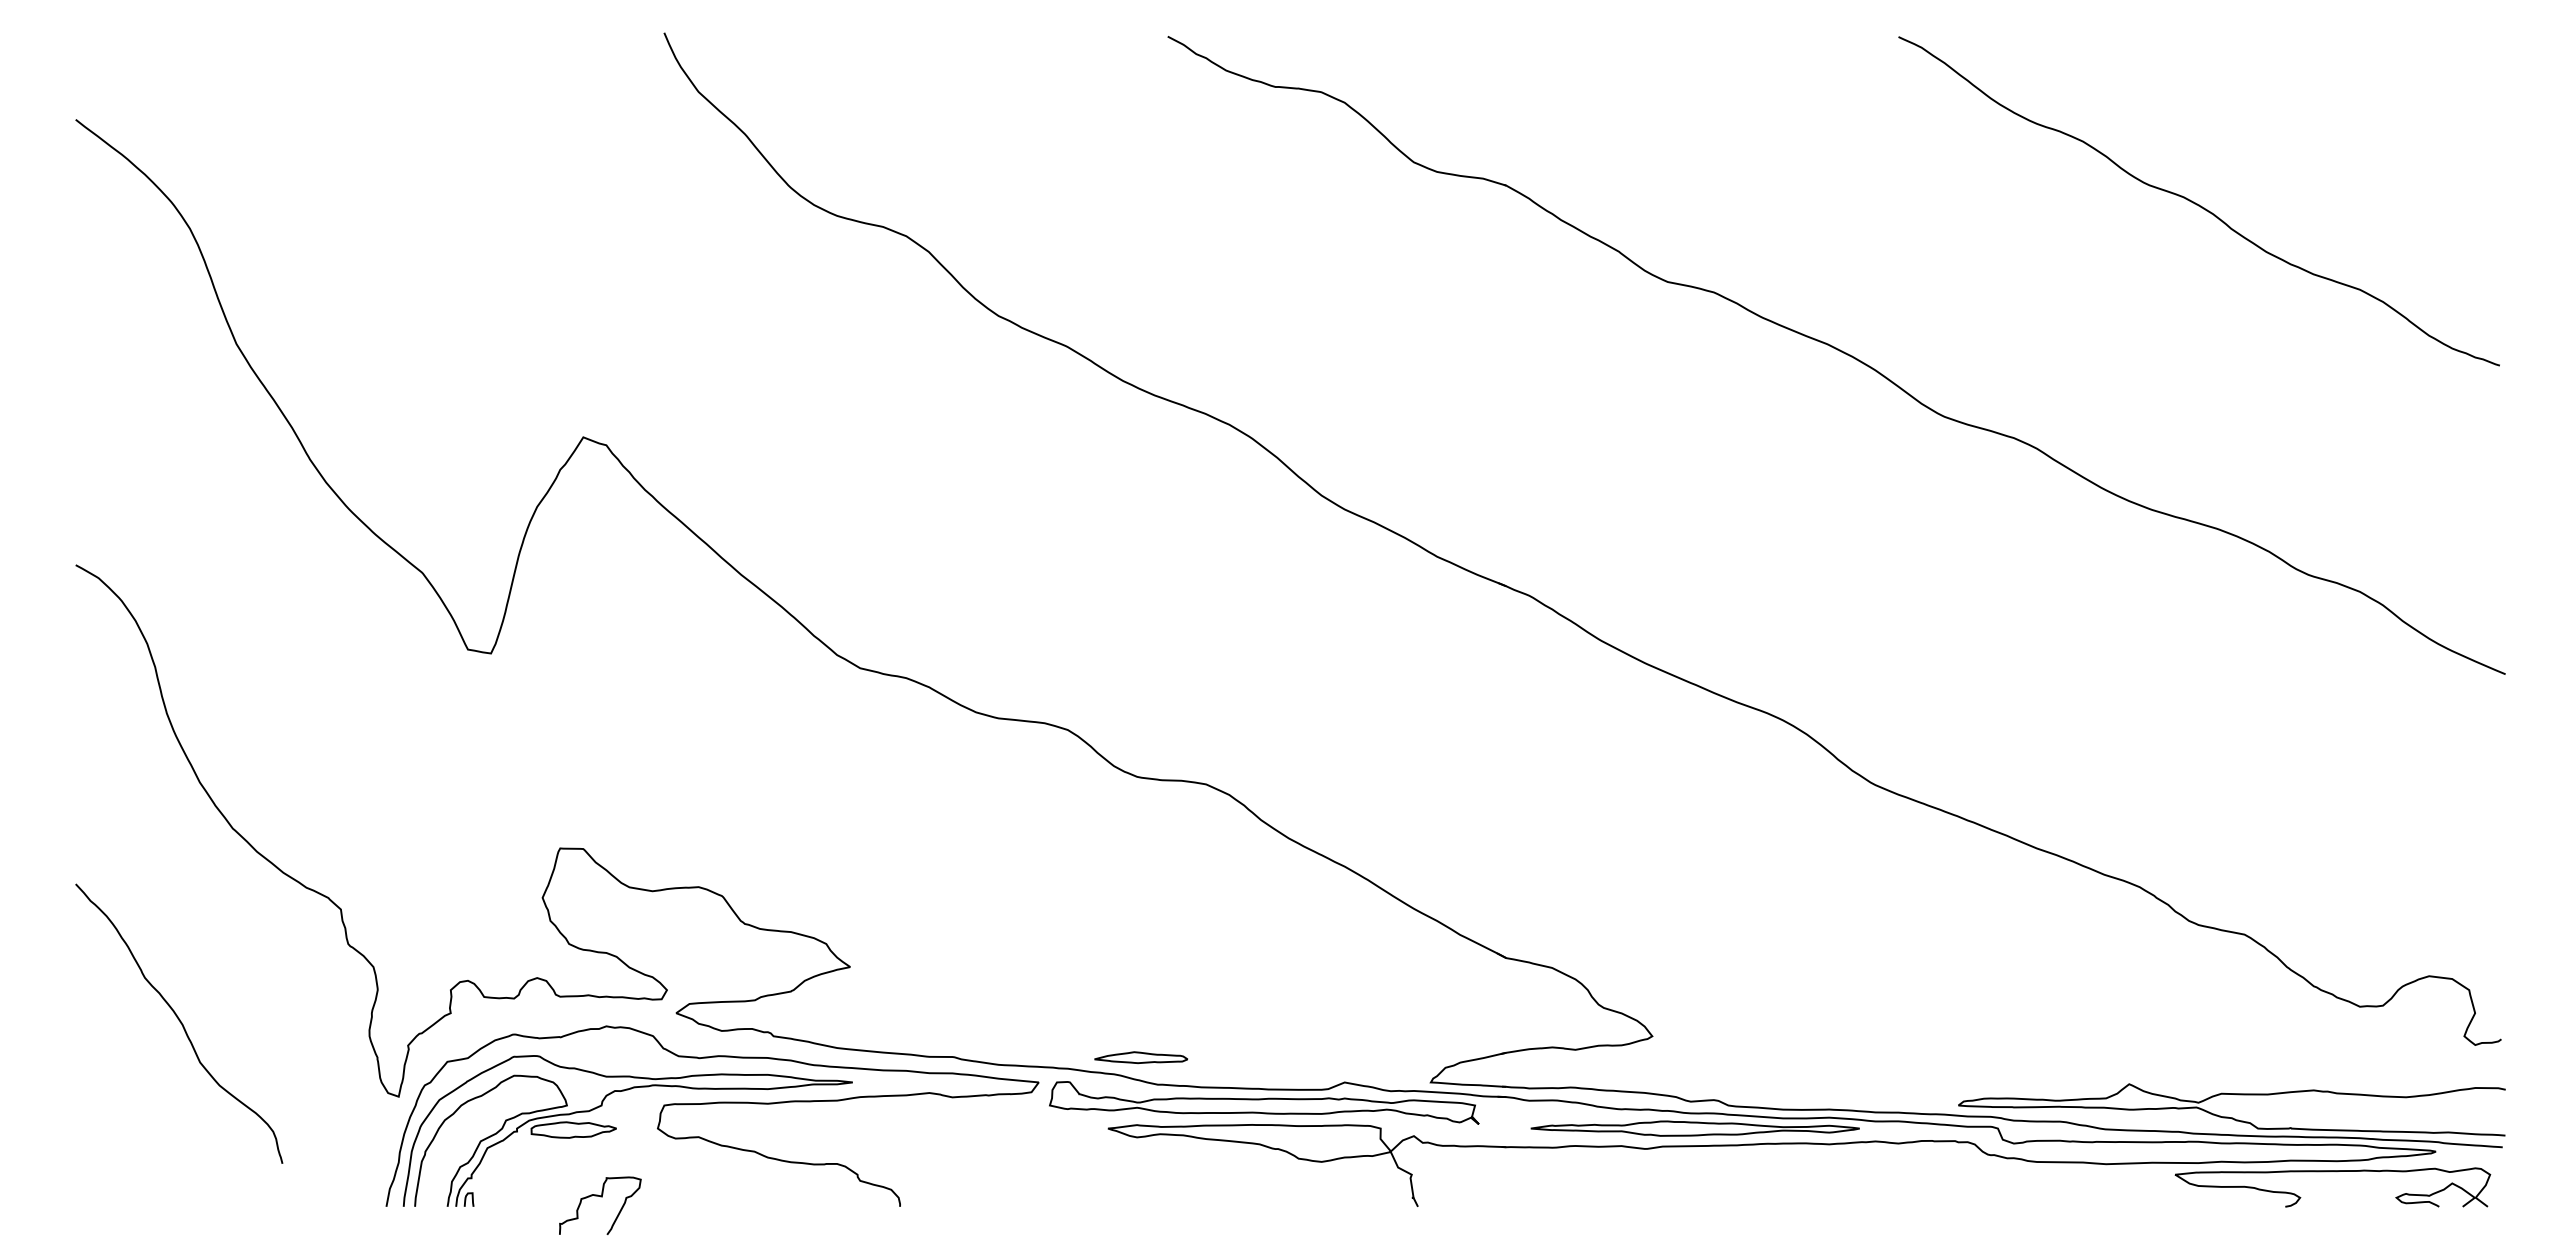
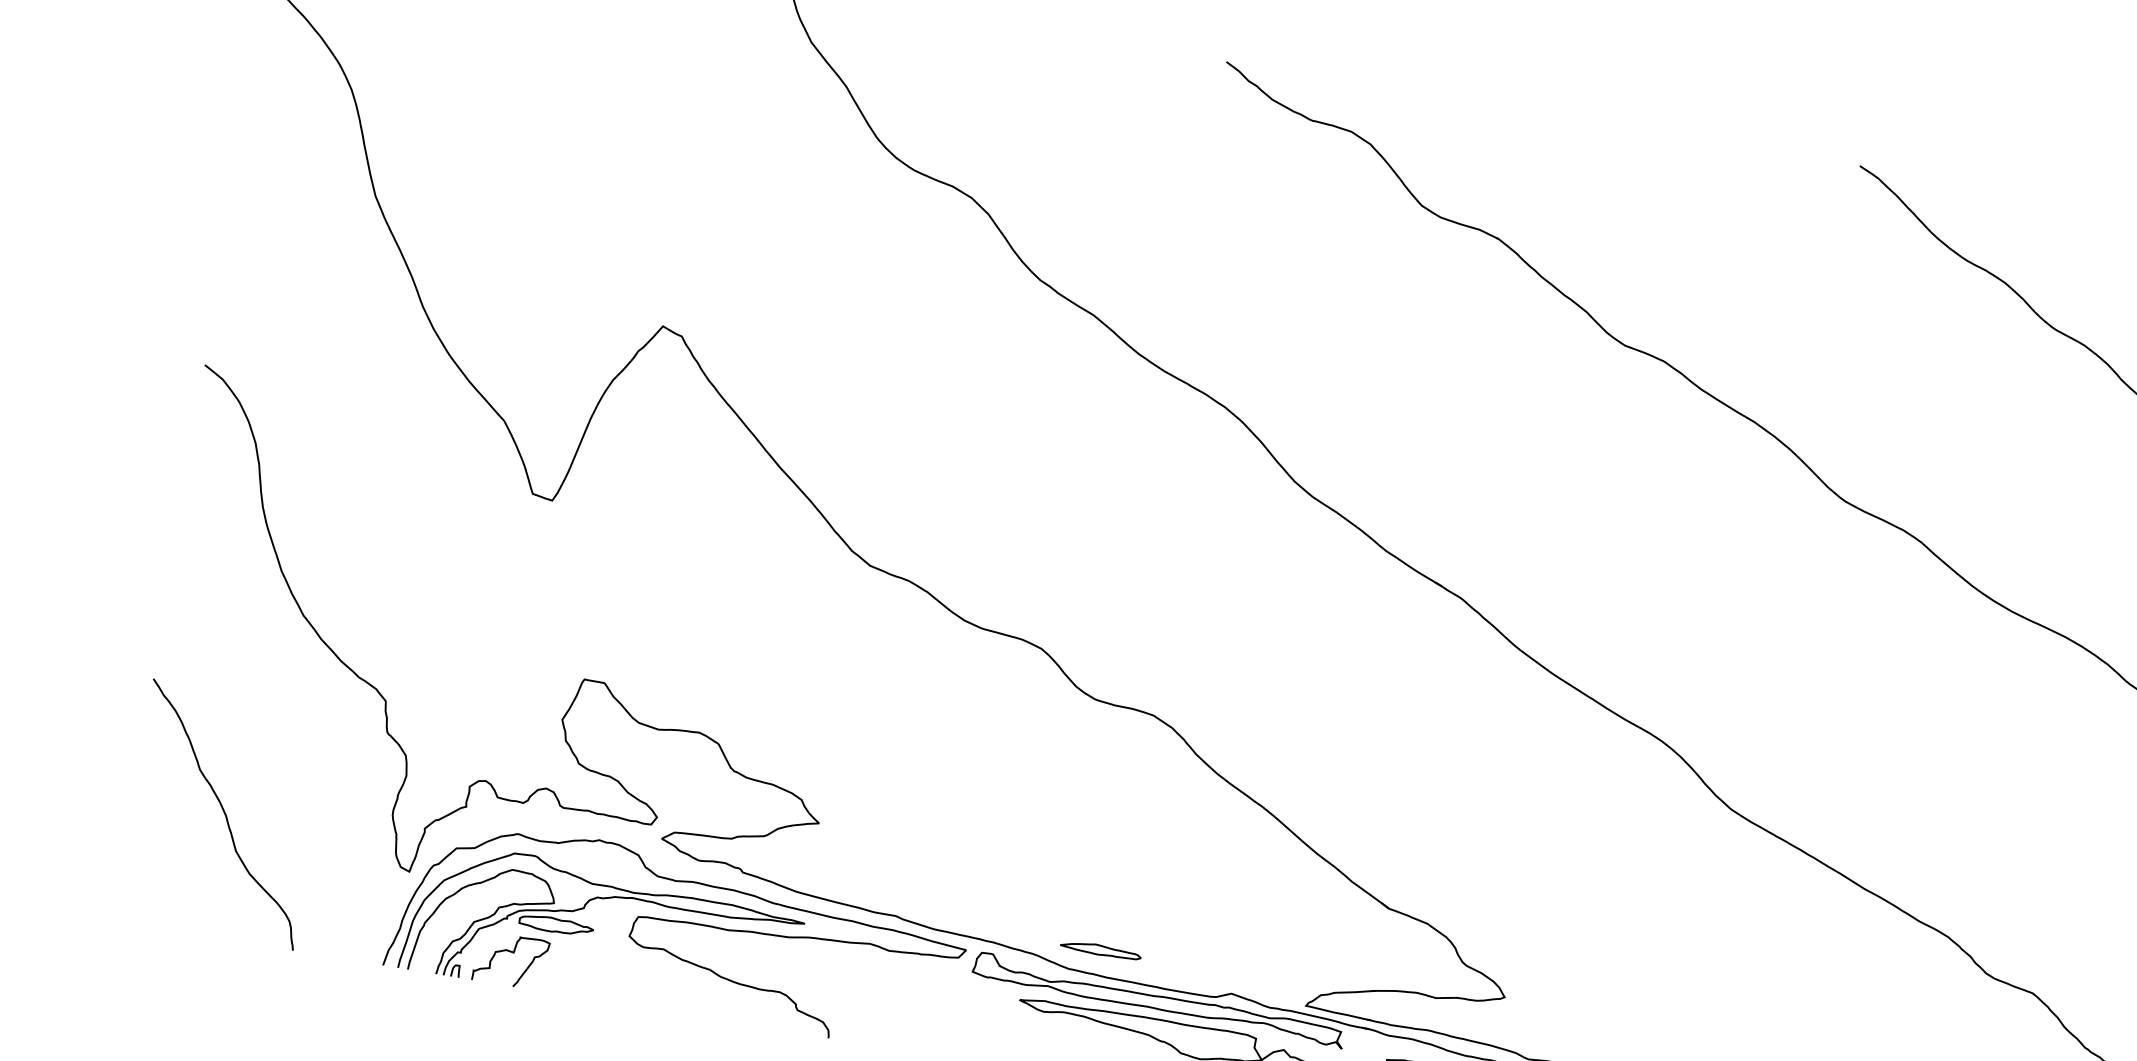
curve: (179, 1022) -> (223, 813), moved
part: (1140, 1057) -> (1100, 949), moved
curve: (600, 1197) -> (512, 953), moved

